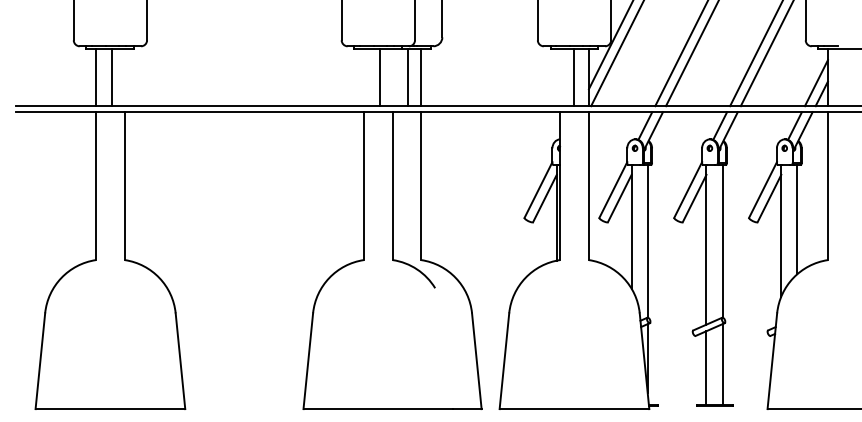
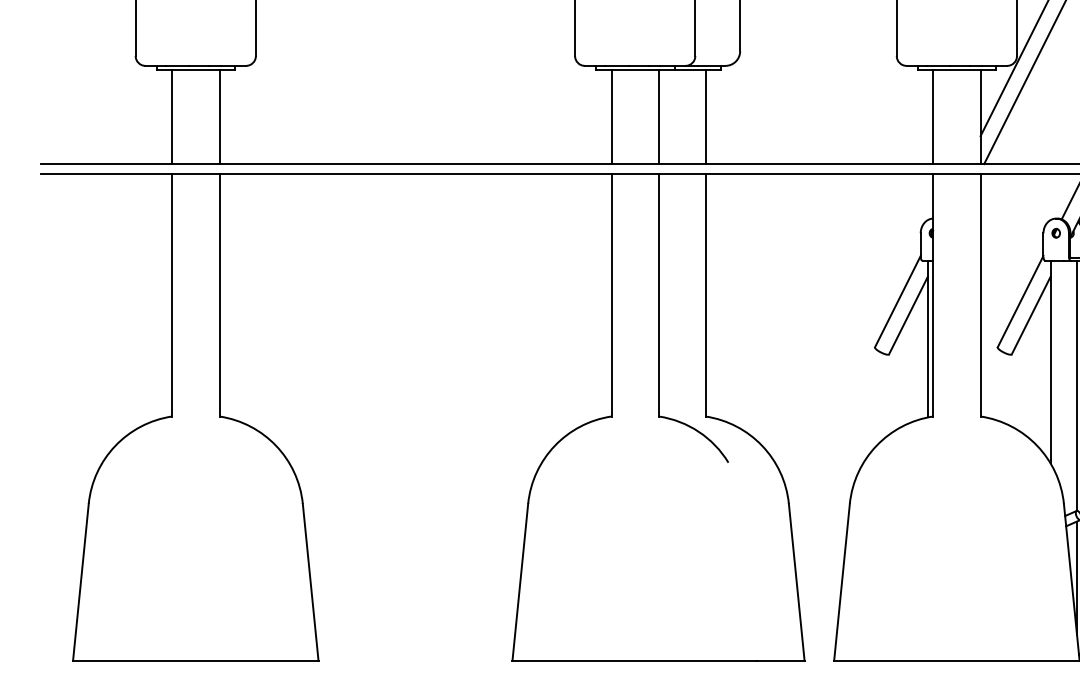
line: (111, 77) -> (218, 117), moved
line: (379, 77) -> (610, 117), moved
line: (407, 77) -> (658, 117), moved
line: (574, 77) -> (933, 117), moved

